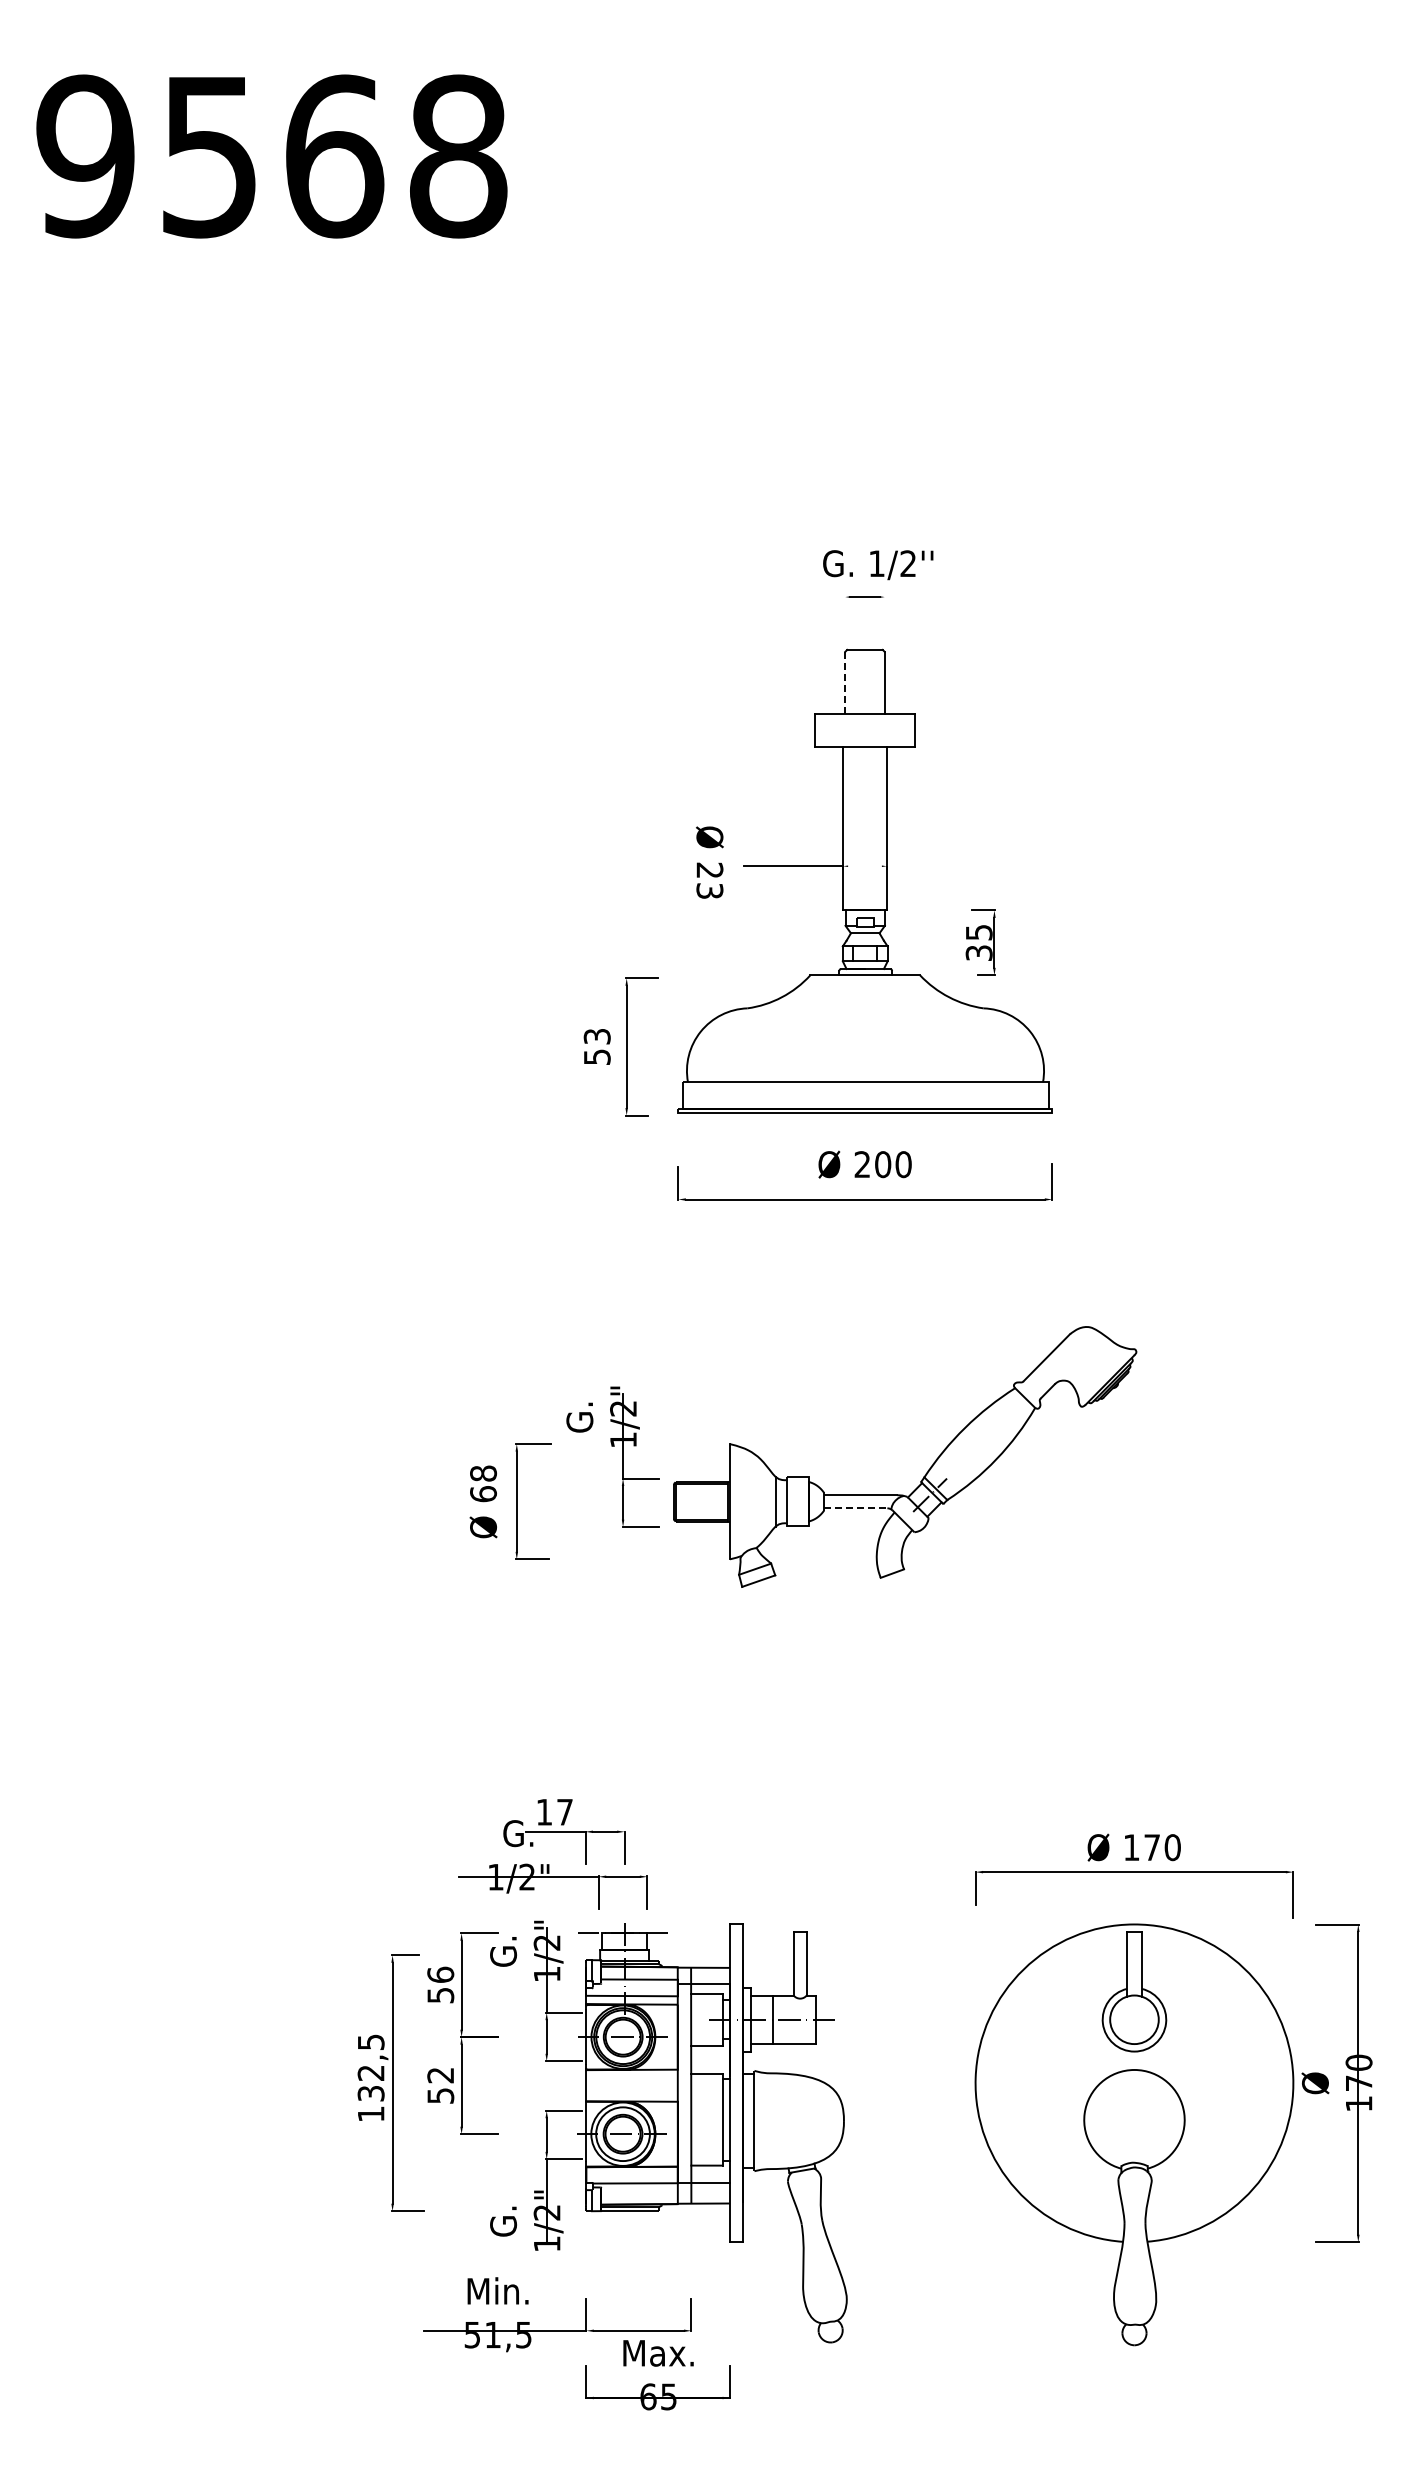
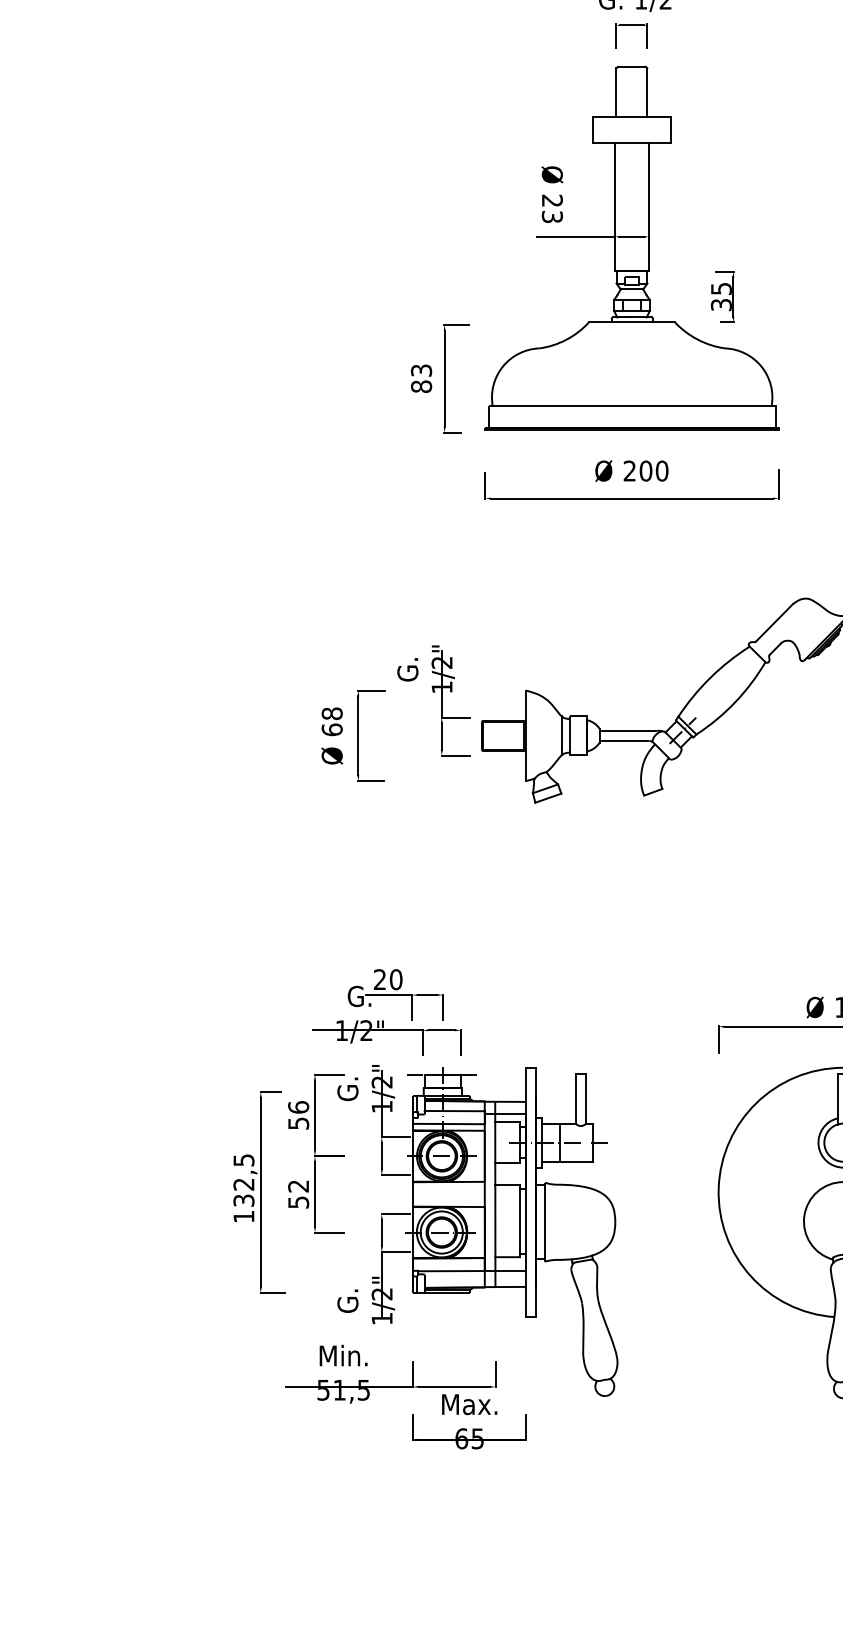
line: (845, 610) -> (616, 35), added
line: (884, 610) -> (647, 35), added
line: (845, 682) -> (616, 92), dashed -> solid
text: (709, 862) -> (552, 194), moved
line: (864, 866) -> (631, 236), added
text: (596, 1057) -> (420, 386), 53 -> 83
line: (855, 1508) -> (624, 741), dashed -> solid
text: (554, 1811) -> (387, 979), 17 -> 20

